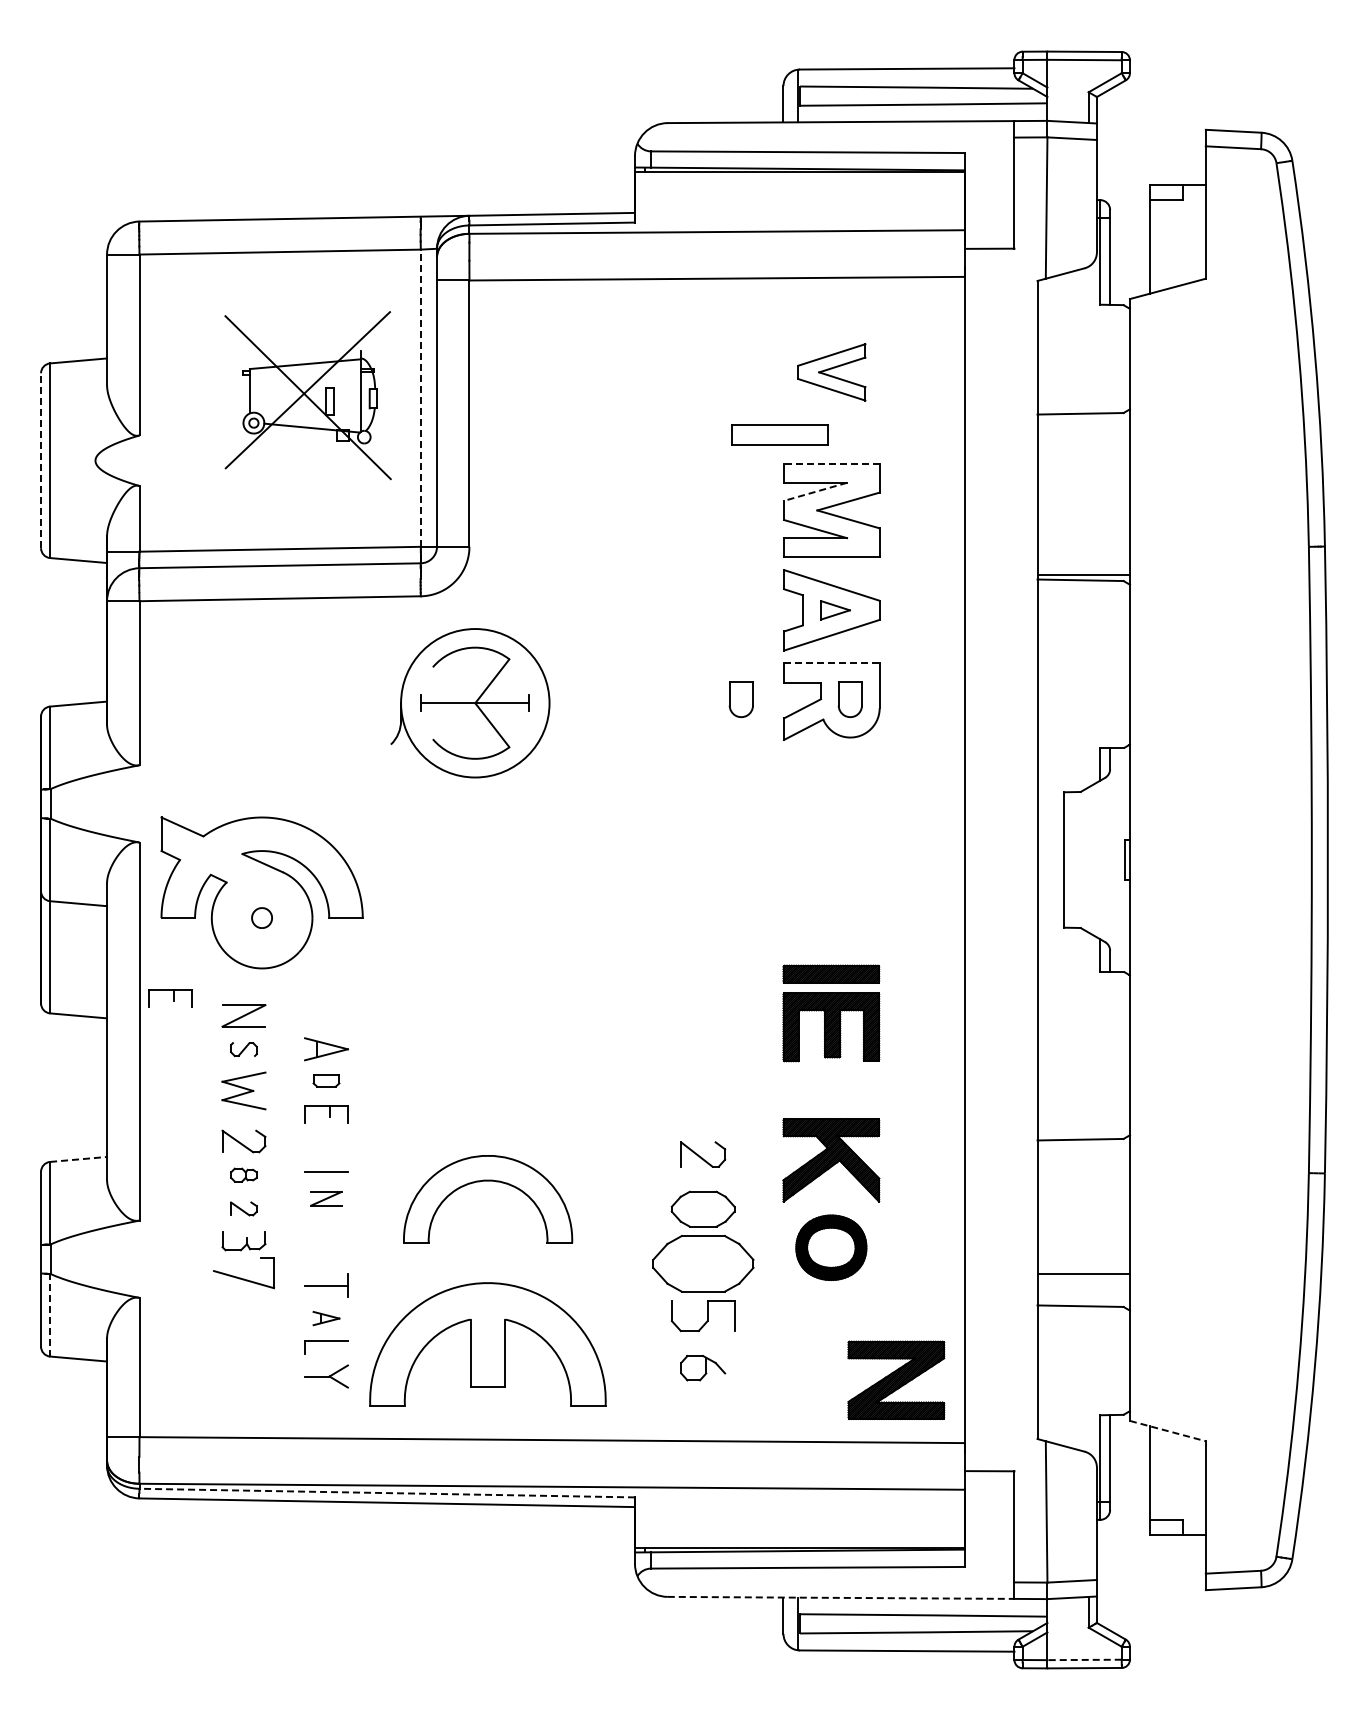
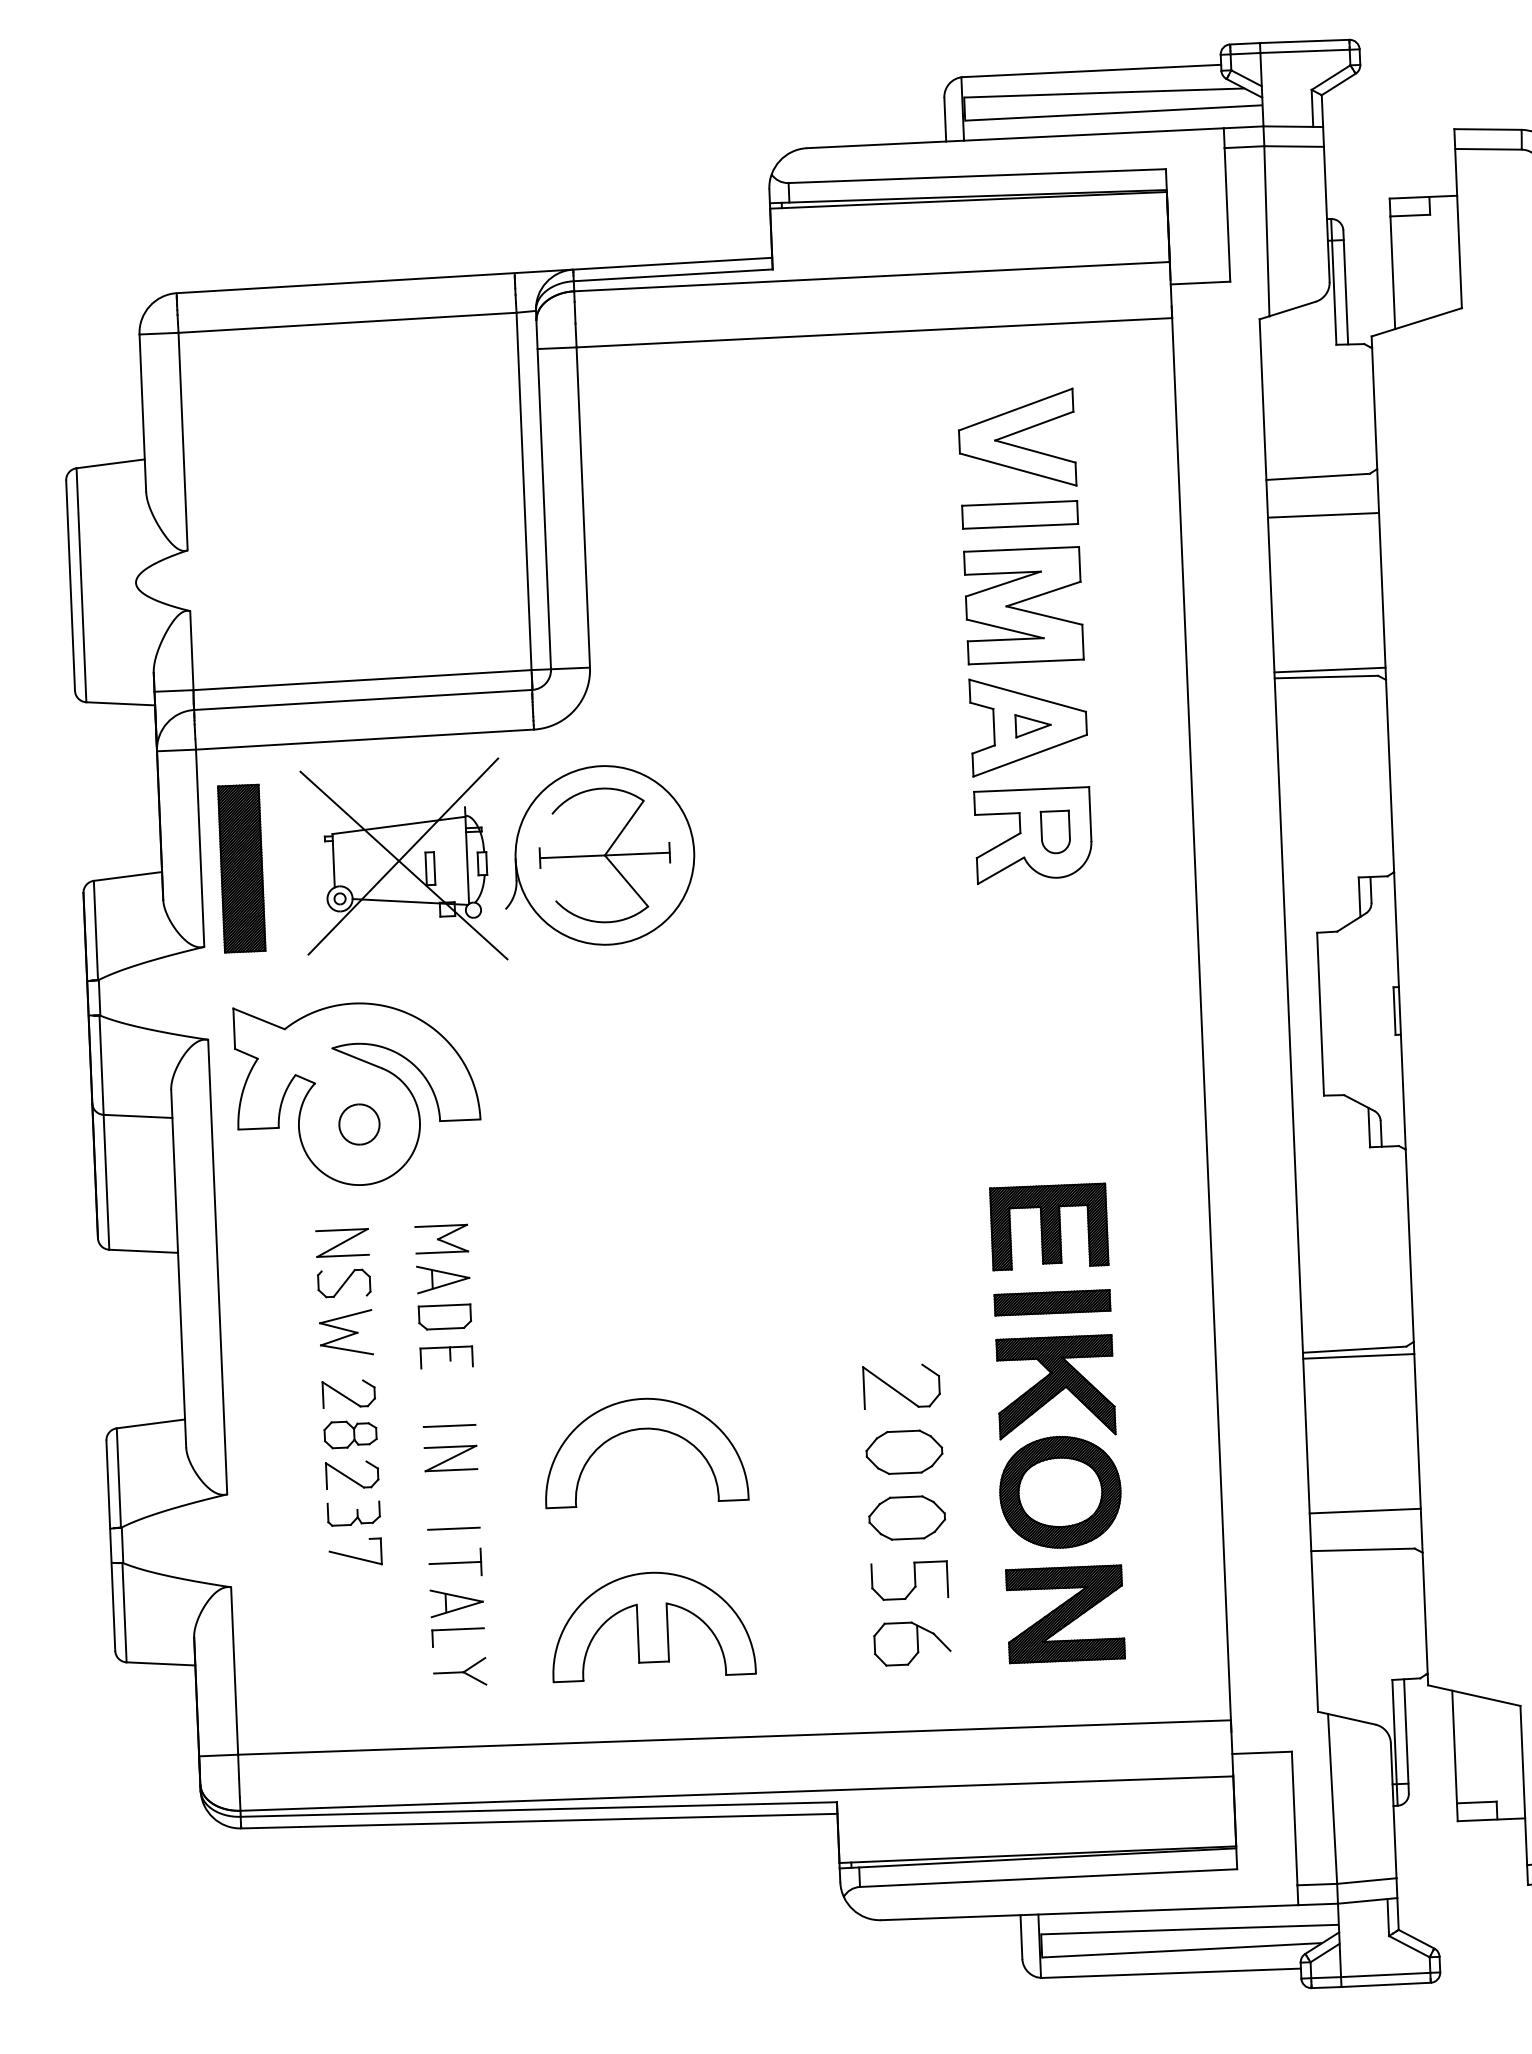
part: (831, 372) -> (1016, 439), size x1.43
part: (307, 395) -> (403, 862), moved
line: (420, 398) -> (523, 491), dashed -> solid
part: (779, 434) -> (1019, 514), moved
line: (1083, 445) -> (1323, 514), added
line: (41, 460) -> (71, 585), dashed -> solid
line: (831, 463) -> (1021, 549), dashed -> solid
line: (815, 491) -> (1003, 583), dashed -> solid
line: (831, 663) -> (1031, 789), dashed -> solid
part: (740, 699) -> (923, 837), removed
part: (173, 701) -> (241, 868), added
part: (261, 917) -> (358, 1123), size x1.67
part: (831, 973) -> (1052, 1301), moved
part: (170, 998) -> (253, 1225), removed
part: (326, 1016) -> (441, 1239), added
part: (243, 1049) -> (343, 1283), size x1.67
part: (326, 1080) -> (445, 1316), size x1.67
line: (1083, 1145) -> (1358, 1356), added
part: (702, 1154) -> (900, 1386), size x1.43
line: (78, 1159) -> (150, 1423), dashed -> solid
part: (243, 1174) -> (349, 1433), size x1.67
part: (326, 1198) -> (450, 1458), size x1.43
part: (243, 1208) -> (351, 1474), size x1.67
part: (831, 1247) -> (1060, 1491), size x1.43
line: (326, 1257) -> (453, 1529), added
part: (702, 1263) -> (906, 1517), size x0.62
part: (243, 1273) -> (354, 1552), size x0.71
line: (50, 1314) -> (124, 1611), dashed -> solid
part: (326, 1318) -> (457, 1602), size x1.67
part: (488, 1343) -> (653, 1624), size x0.71
part: (702, 1367) -> (911, 1642), size x1.43
part: (896, 1379) -> (1065, 1613), moved
line: (1168, 1431) -> (1475, 1696), dashed -> solid
line: (387, 1493) -> (539, 1809), dashed -> solid
line: (841, 1597) -> (1090, 1912), dashed -> solid
line: (1084, 1659) -> (1385, 1974), dashed -> solid

